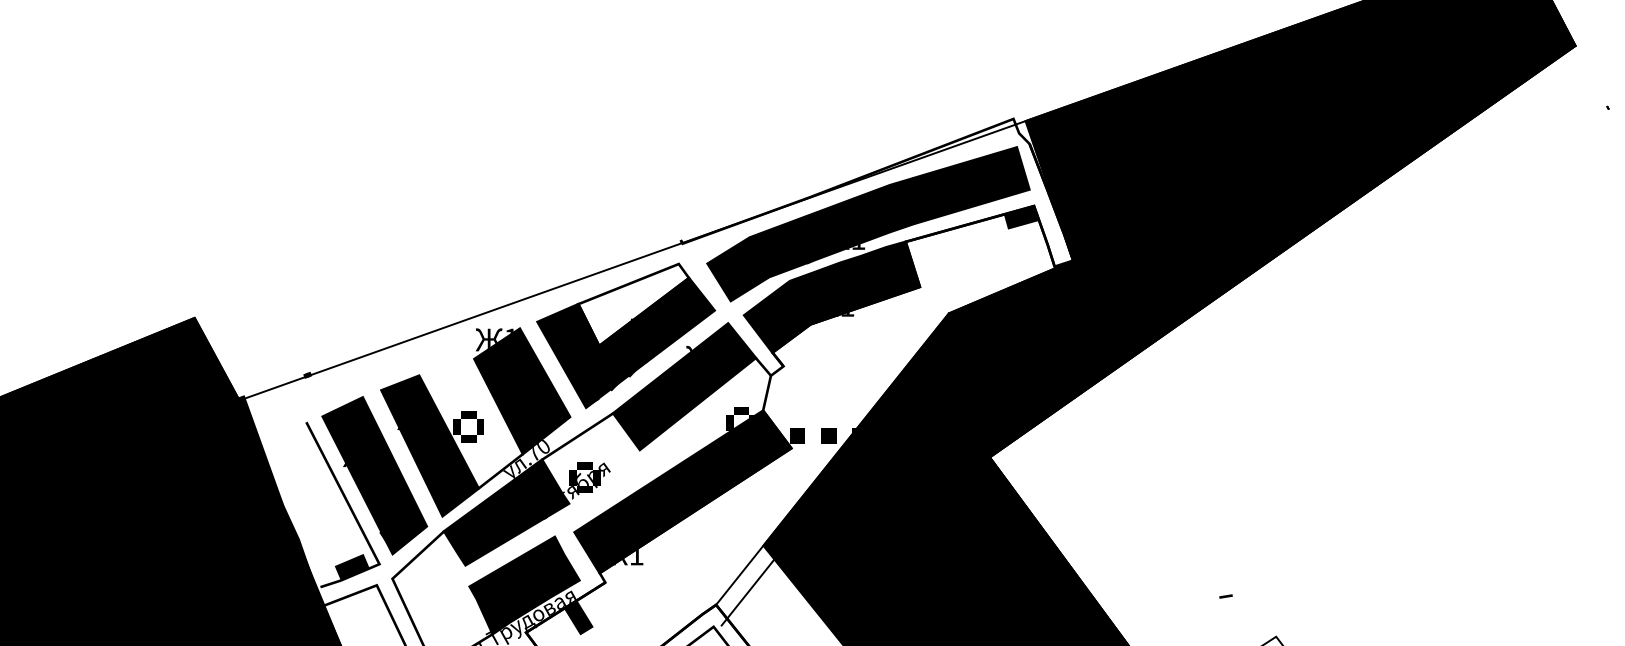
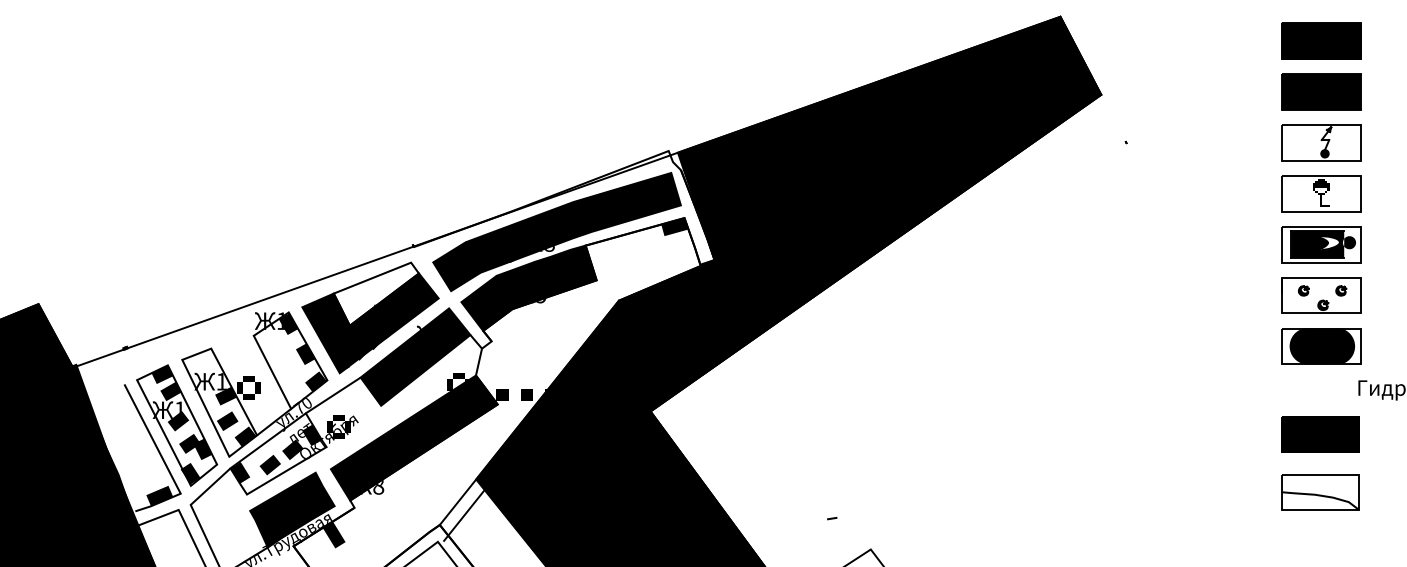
text: (858, 245) -> (549, 248), 1 -> 8
text: (846, 314) -> (540, 301), 1 -> 5
fill: (522, 391) -> (290, 360), removed
fill: (429, 445) -> (219, 402), removed
fill: (375, 475) -> (177, 425), removed
fill: (506, 511) -> (278, 453), removed
text: (636, 556) -> (378, 487), 1 -> 8

